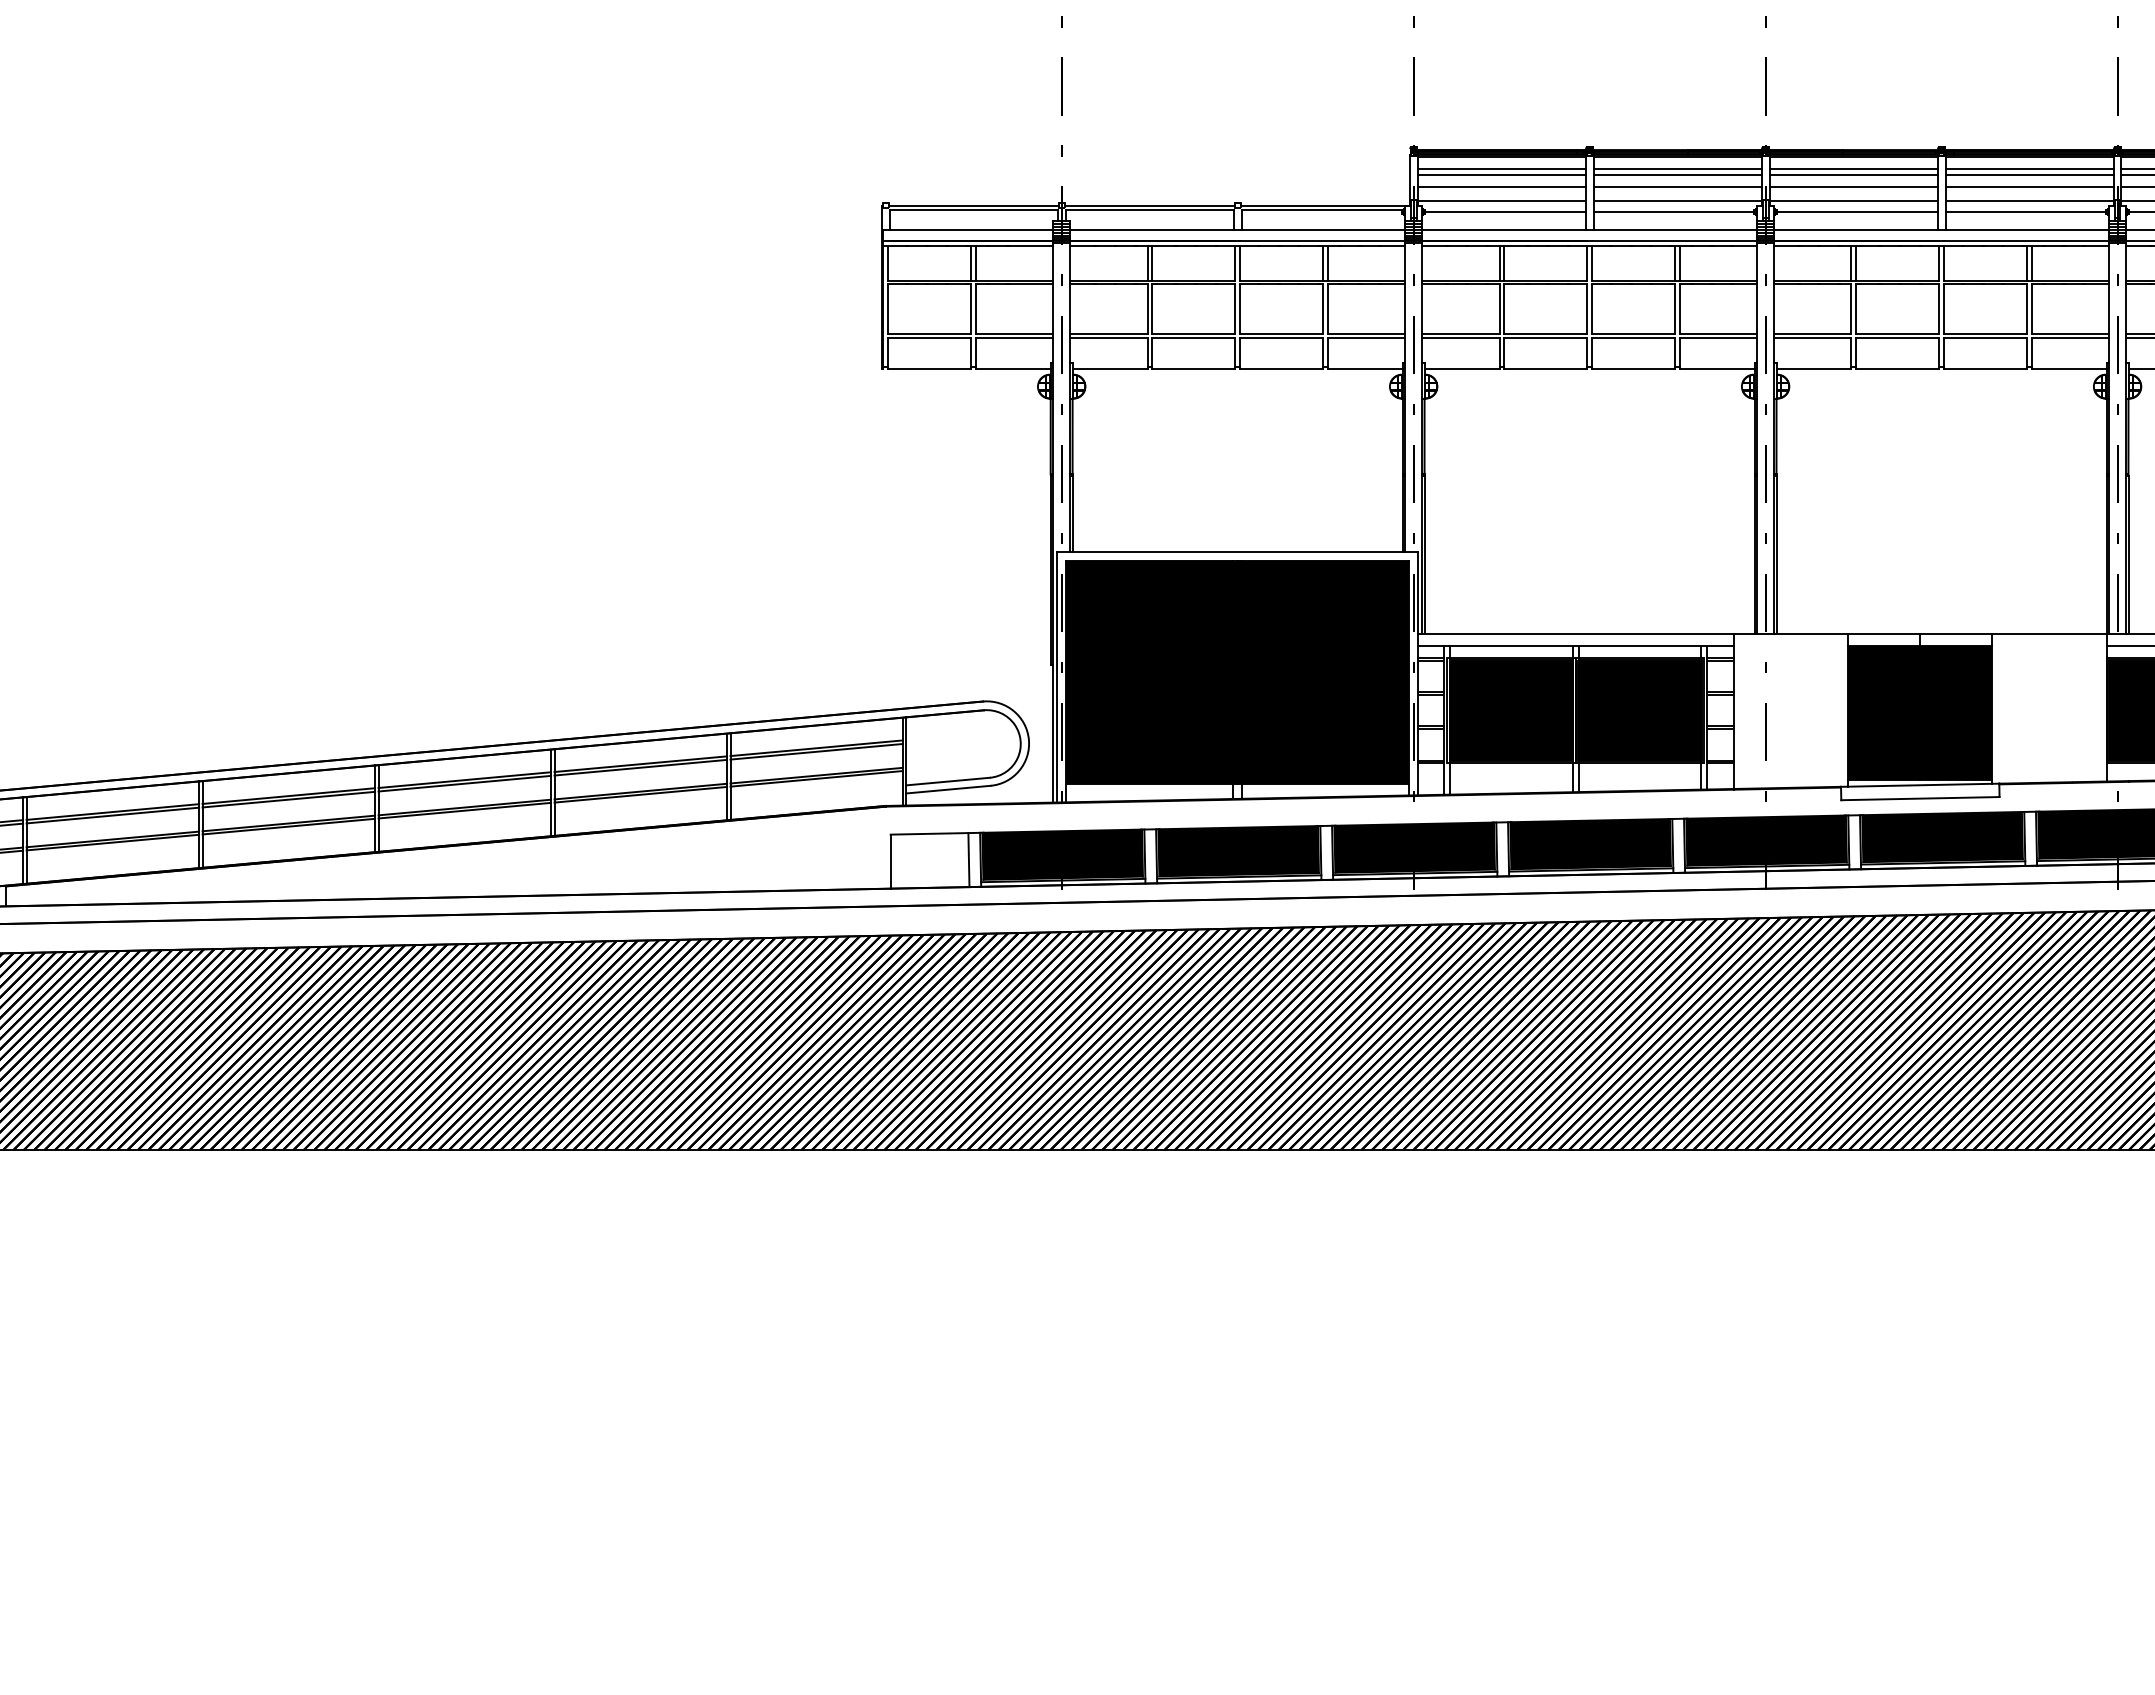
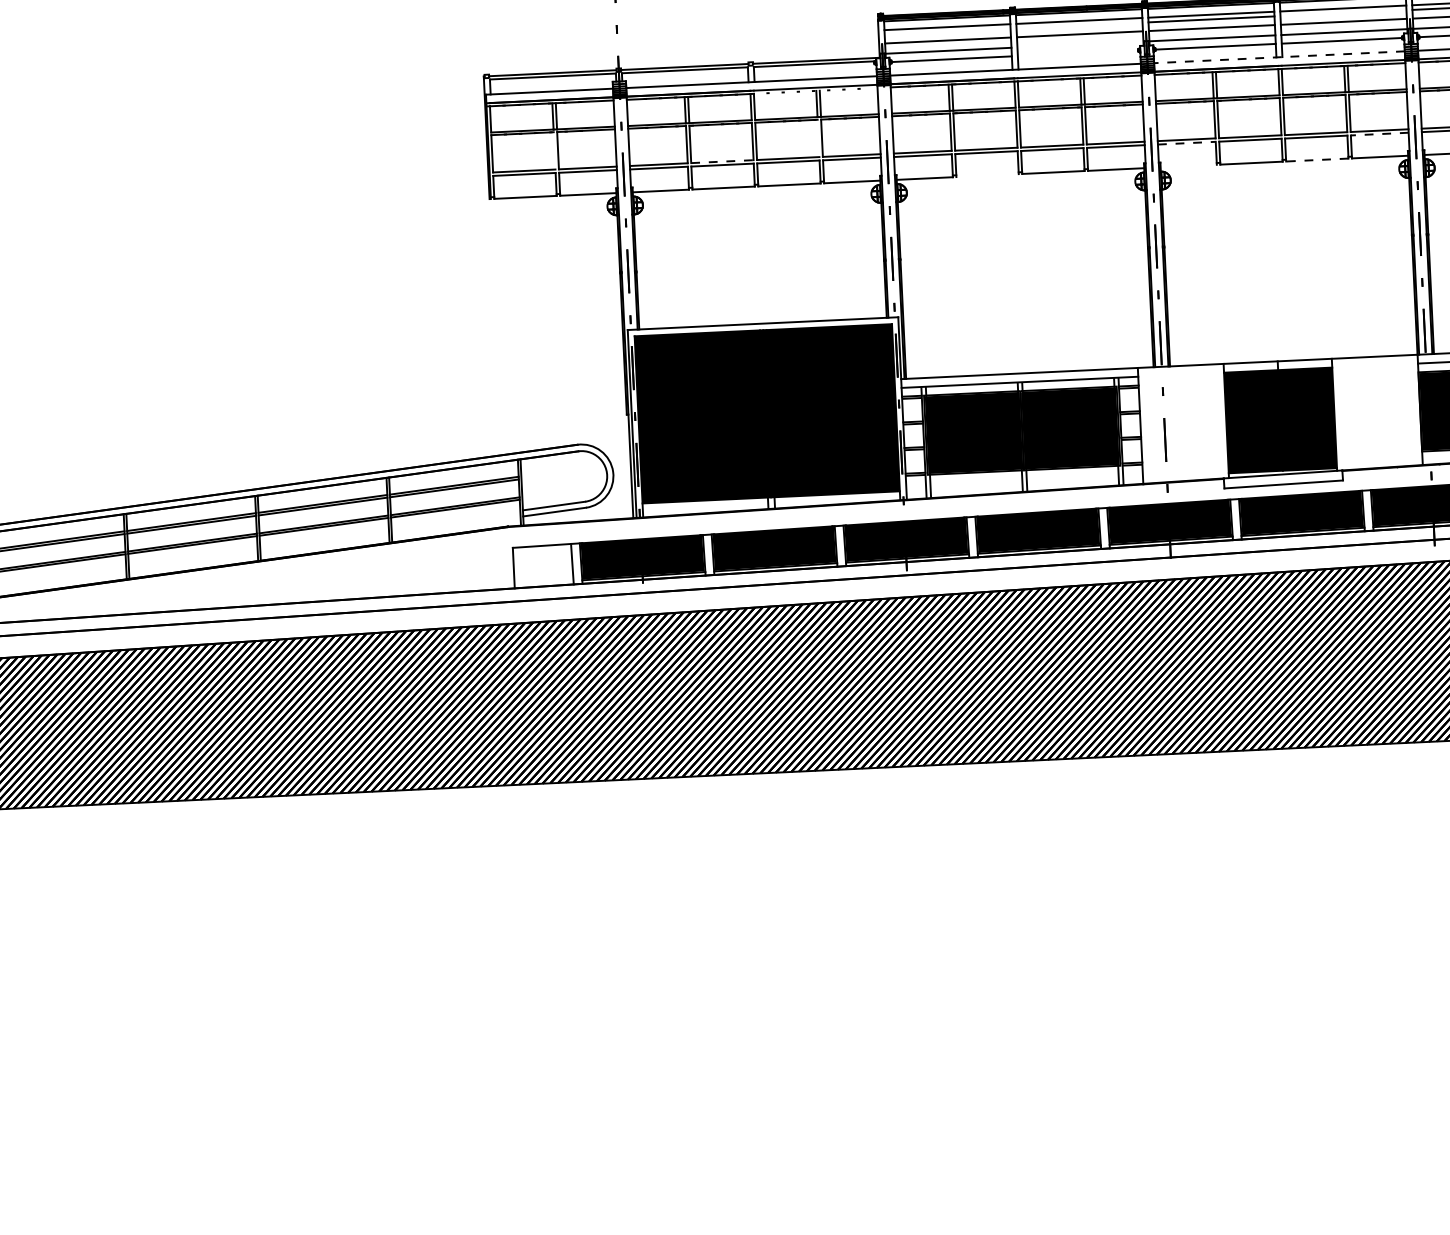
line: (1501, 175) -> (947, 32), removed
line: (1677, 175) -> (1079, 25), removed
line: (2029, 175) -> (1343, 13), removed
line: (1677, 200) -> (1080, 44), removed
line: (1673, 211) -> (1077, 52), removed
line: (1941, 229) -> (1279, 56), solid -> dashed
line: (1321, 245) -> (815, 90), removed
line: (971, 308) -> (554, 150), removed
line: (1323, 308) -> (818, 138), removed
line: (1193, 333) -> (722, 161), solid -> dashed
line: (1812, 338) -> (1186, 143), solid -> dashed
line: (2070, 338) -> (1380, 134), solid -> dashed
line: (1545, 369) -> (987, 175), removed
line: (1813, 369) -> (1188, 166), removed
line: (1985, 369) -> (1317, 160), solid -> dashed

